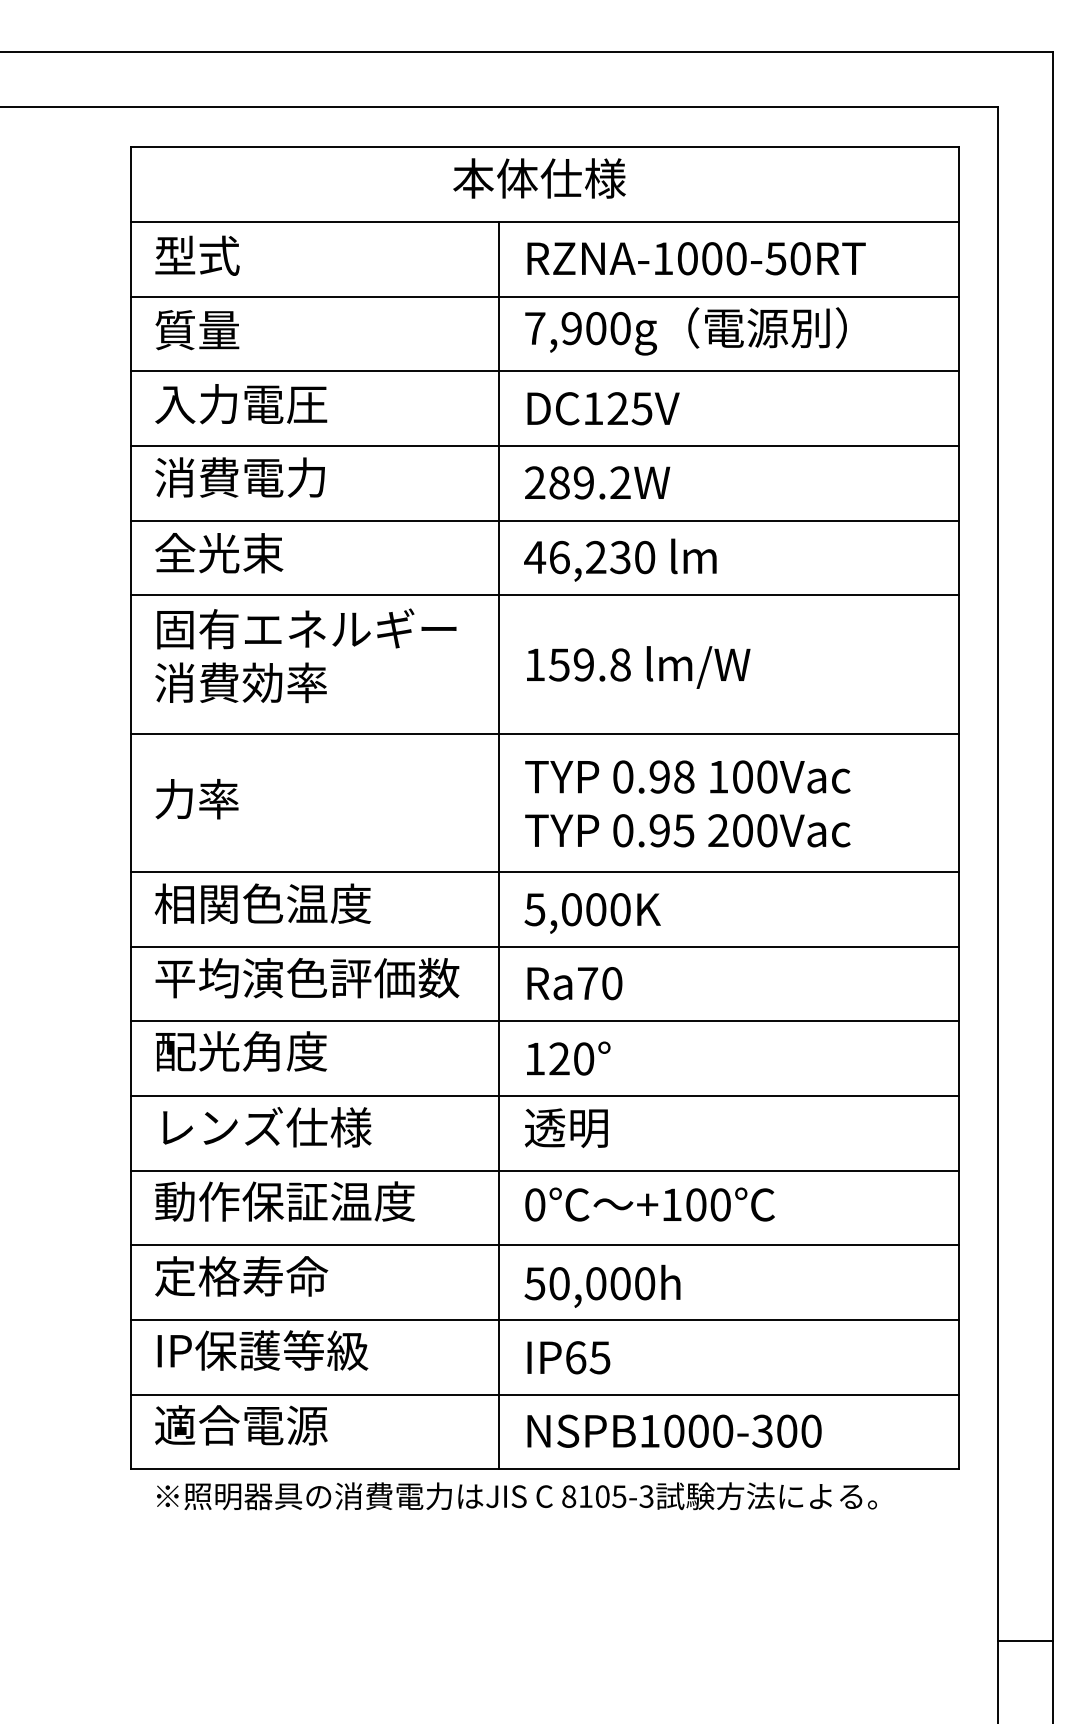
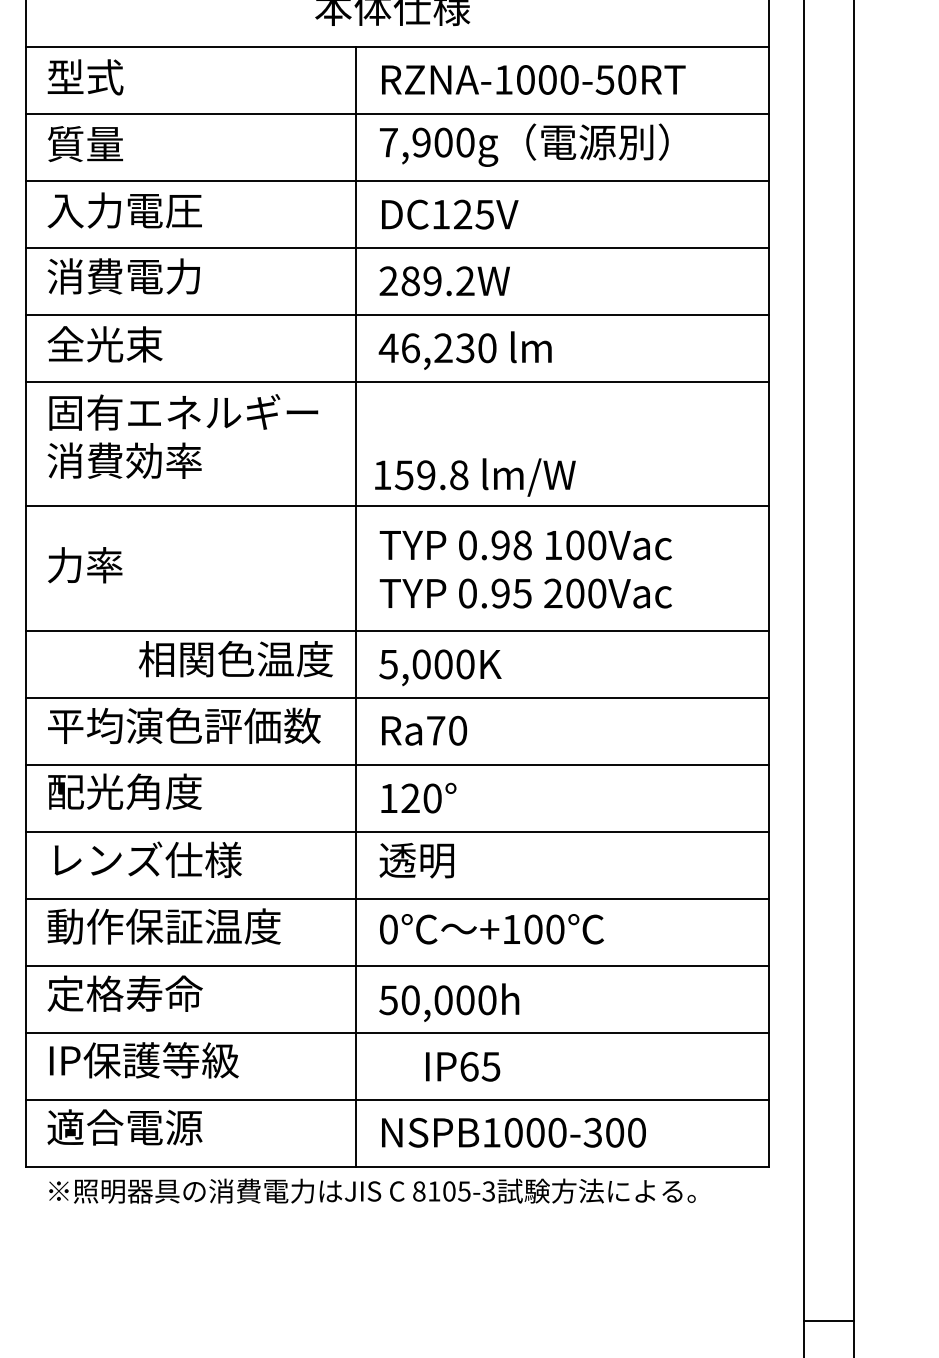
text: (638, 667) -> (475, 477), moved
text: (262, 903) -> (235, 658), moved
text: (568, 1357) -> (462, 1066), moved

